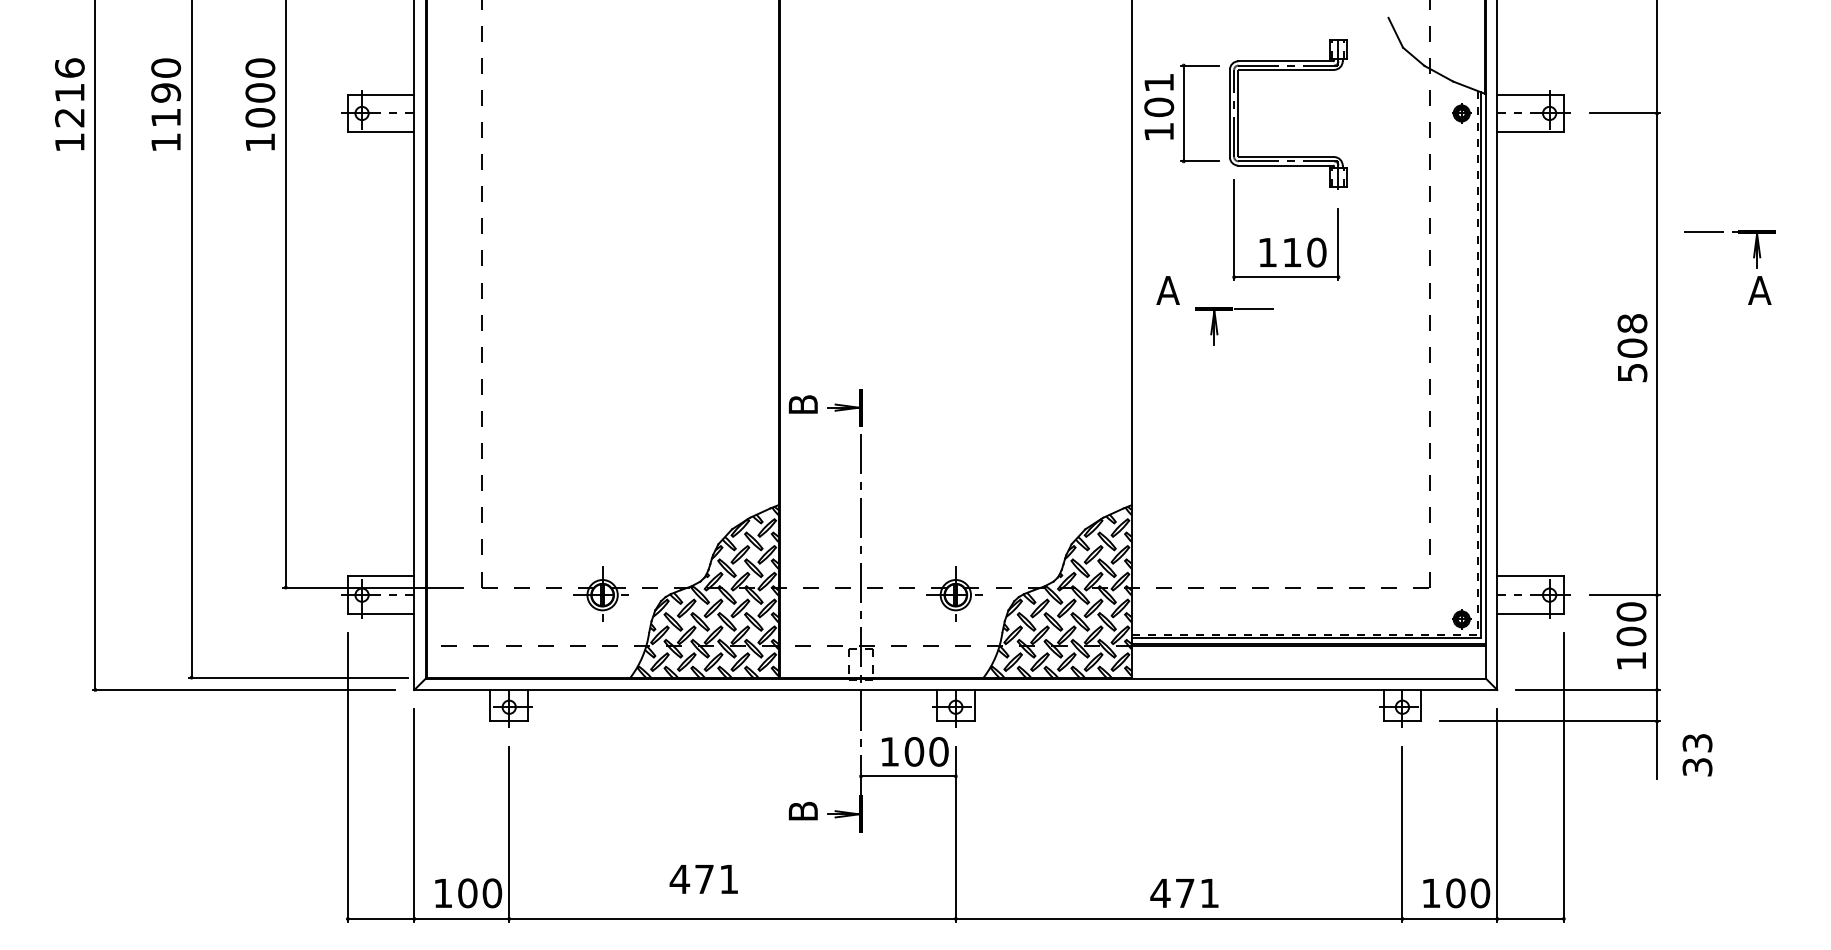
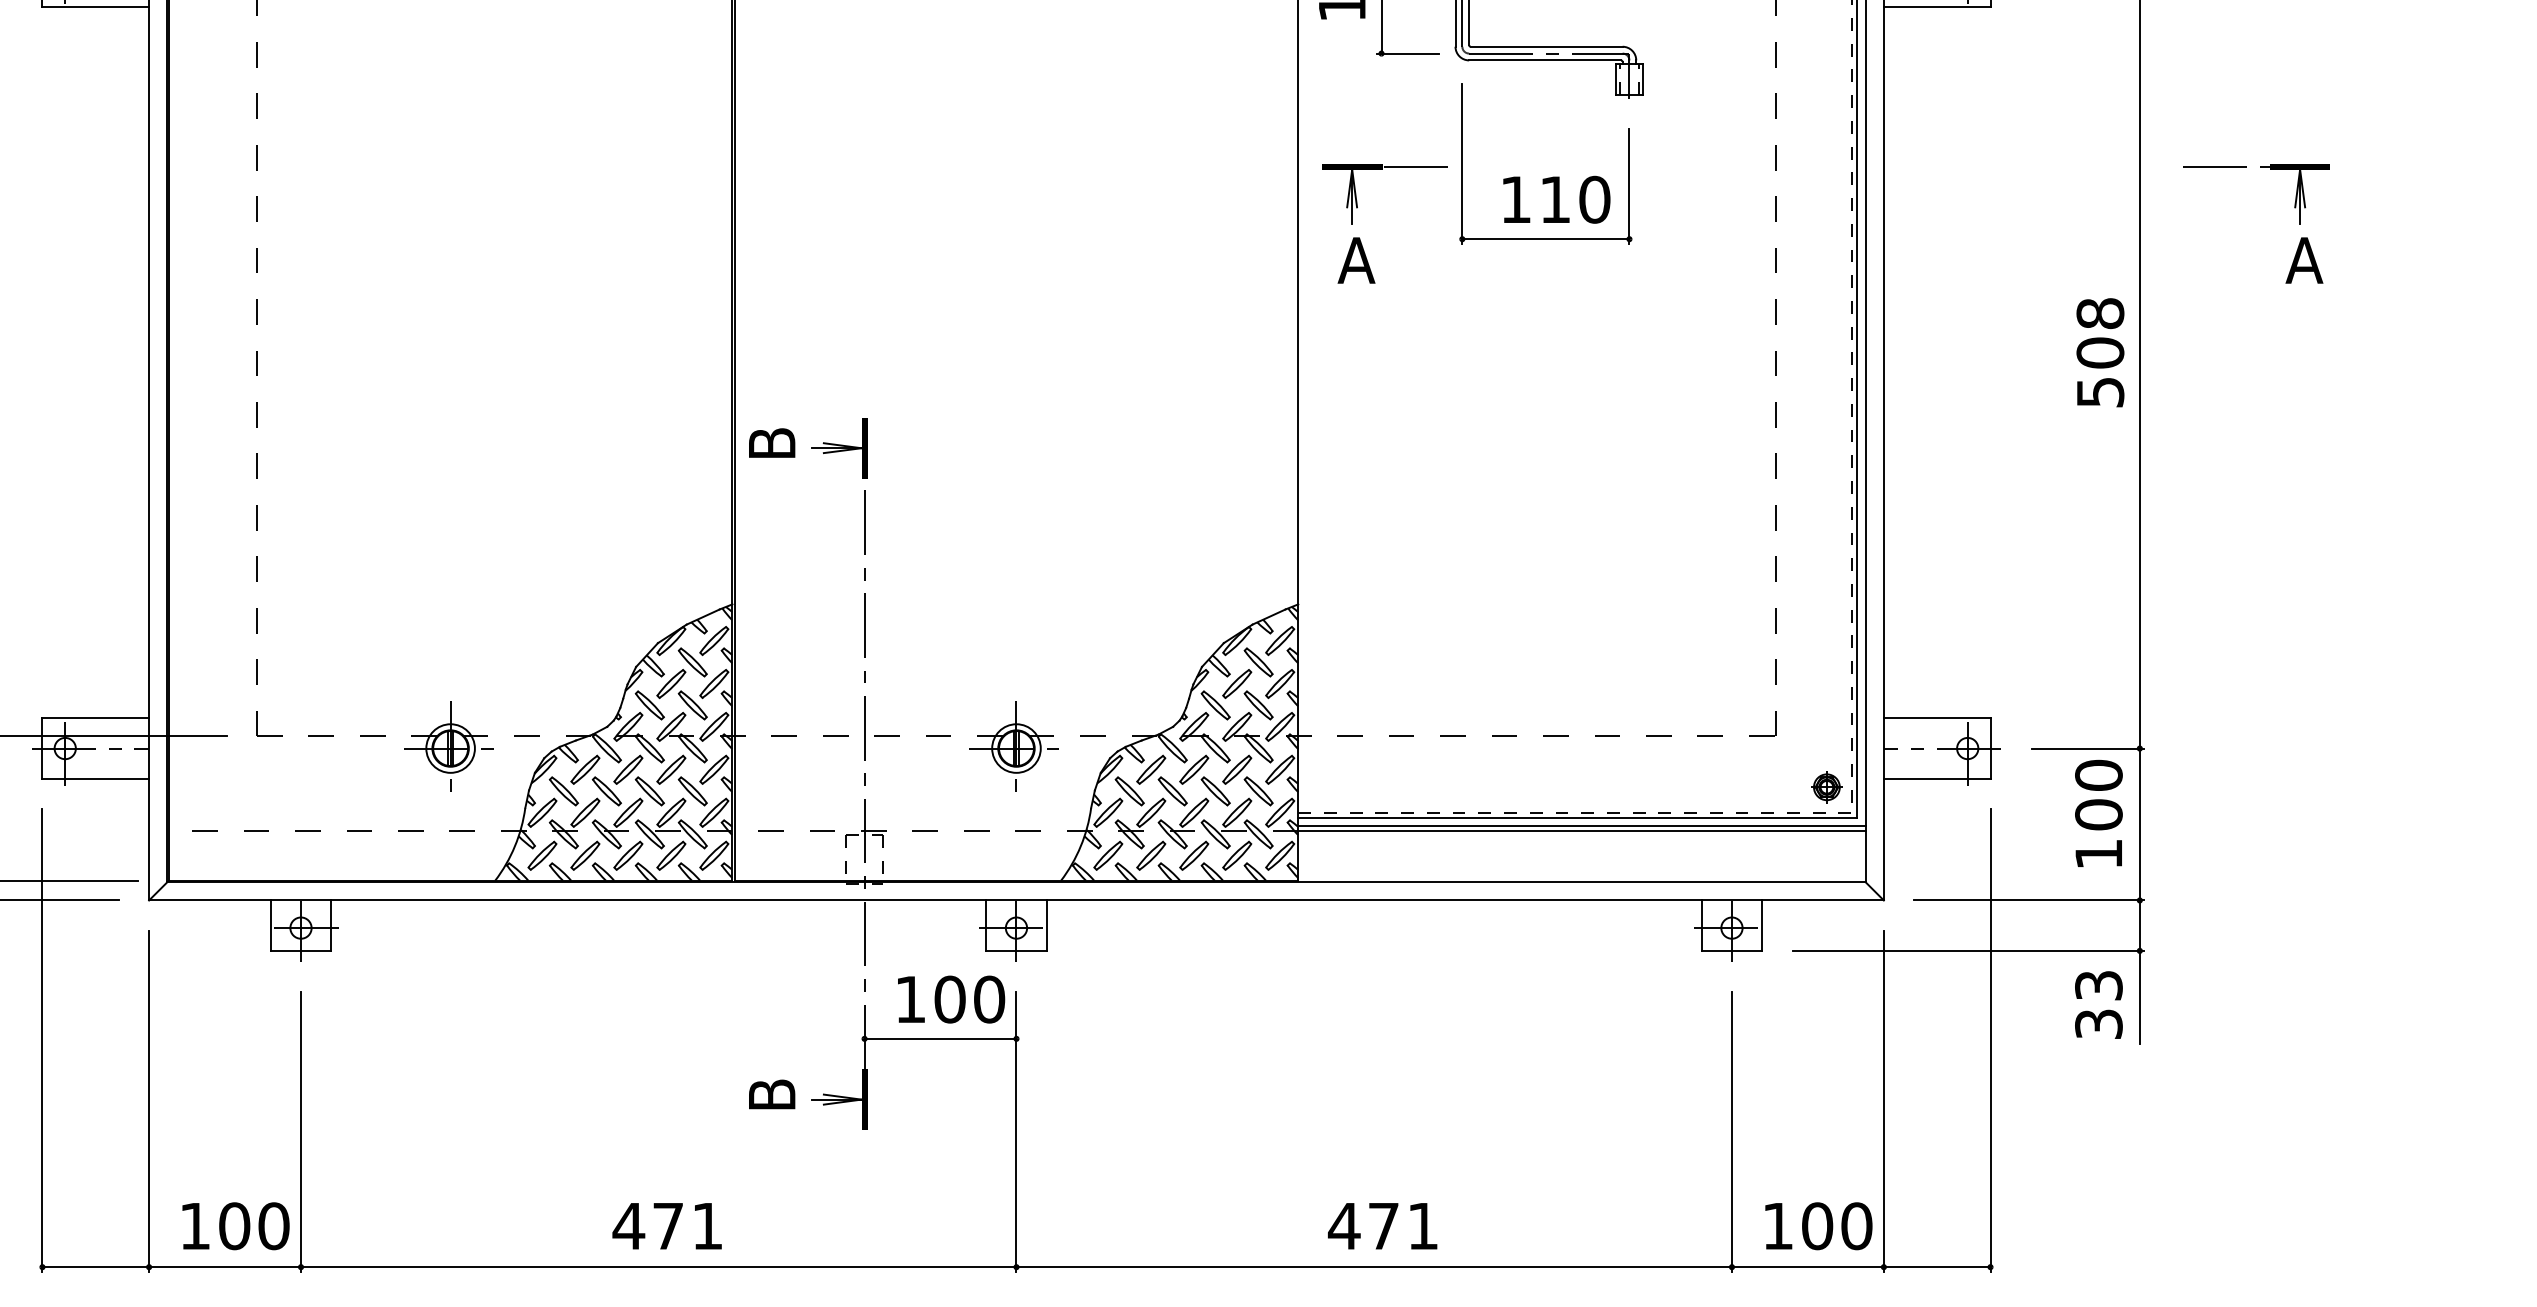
part: (1232, 310) -> (1381, 169), moved
text: (1697, 755) -> (2098, 1005), moved
text: (703, 879) -> (666, 1226), moved

